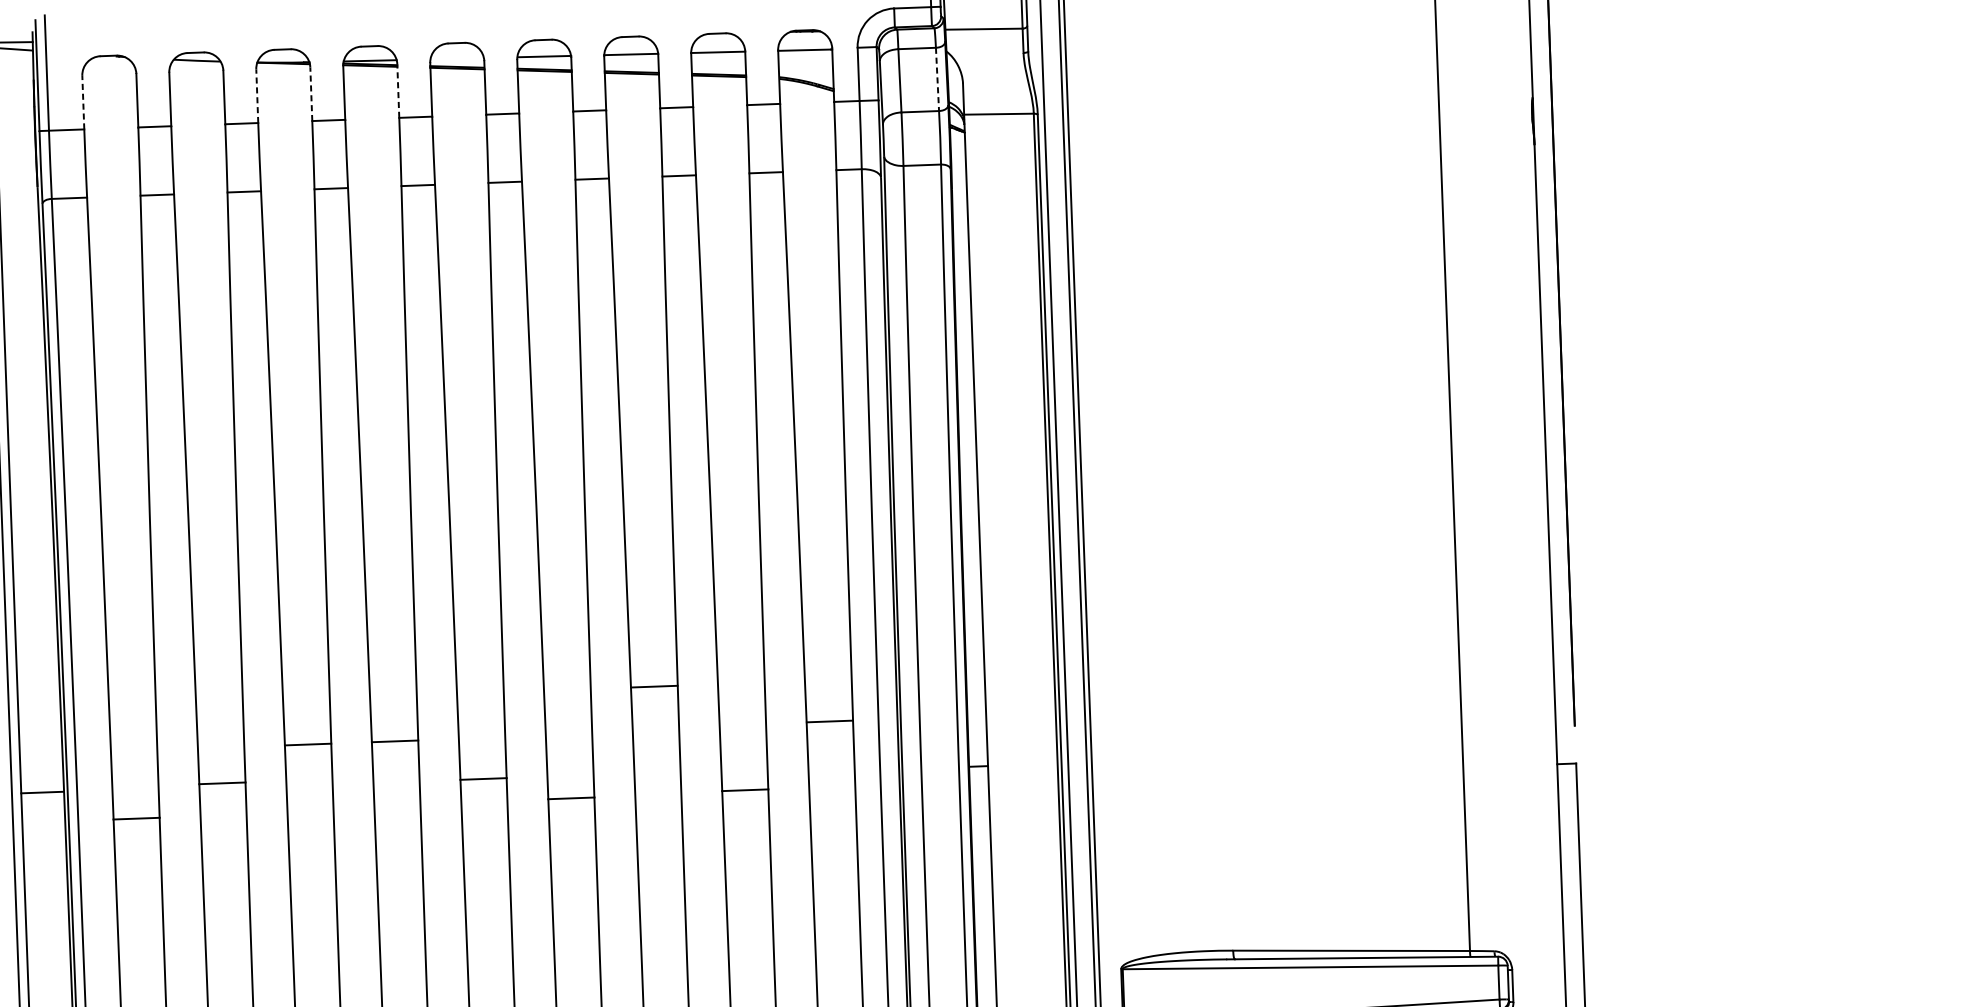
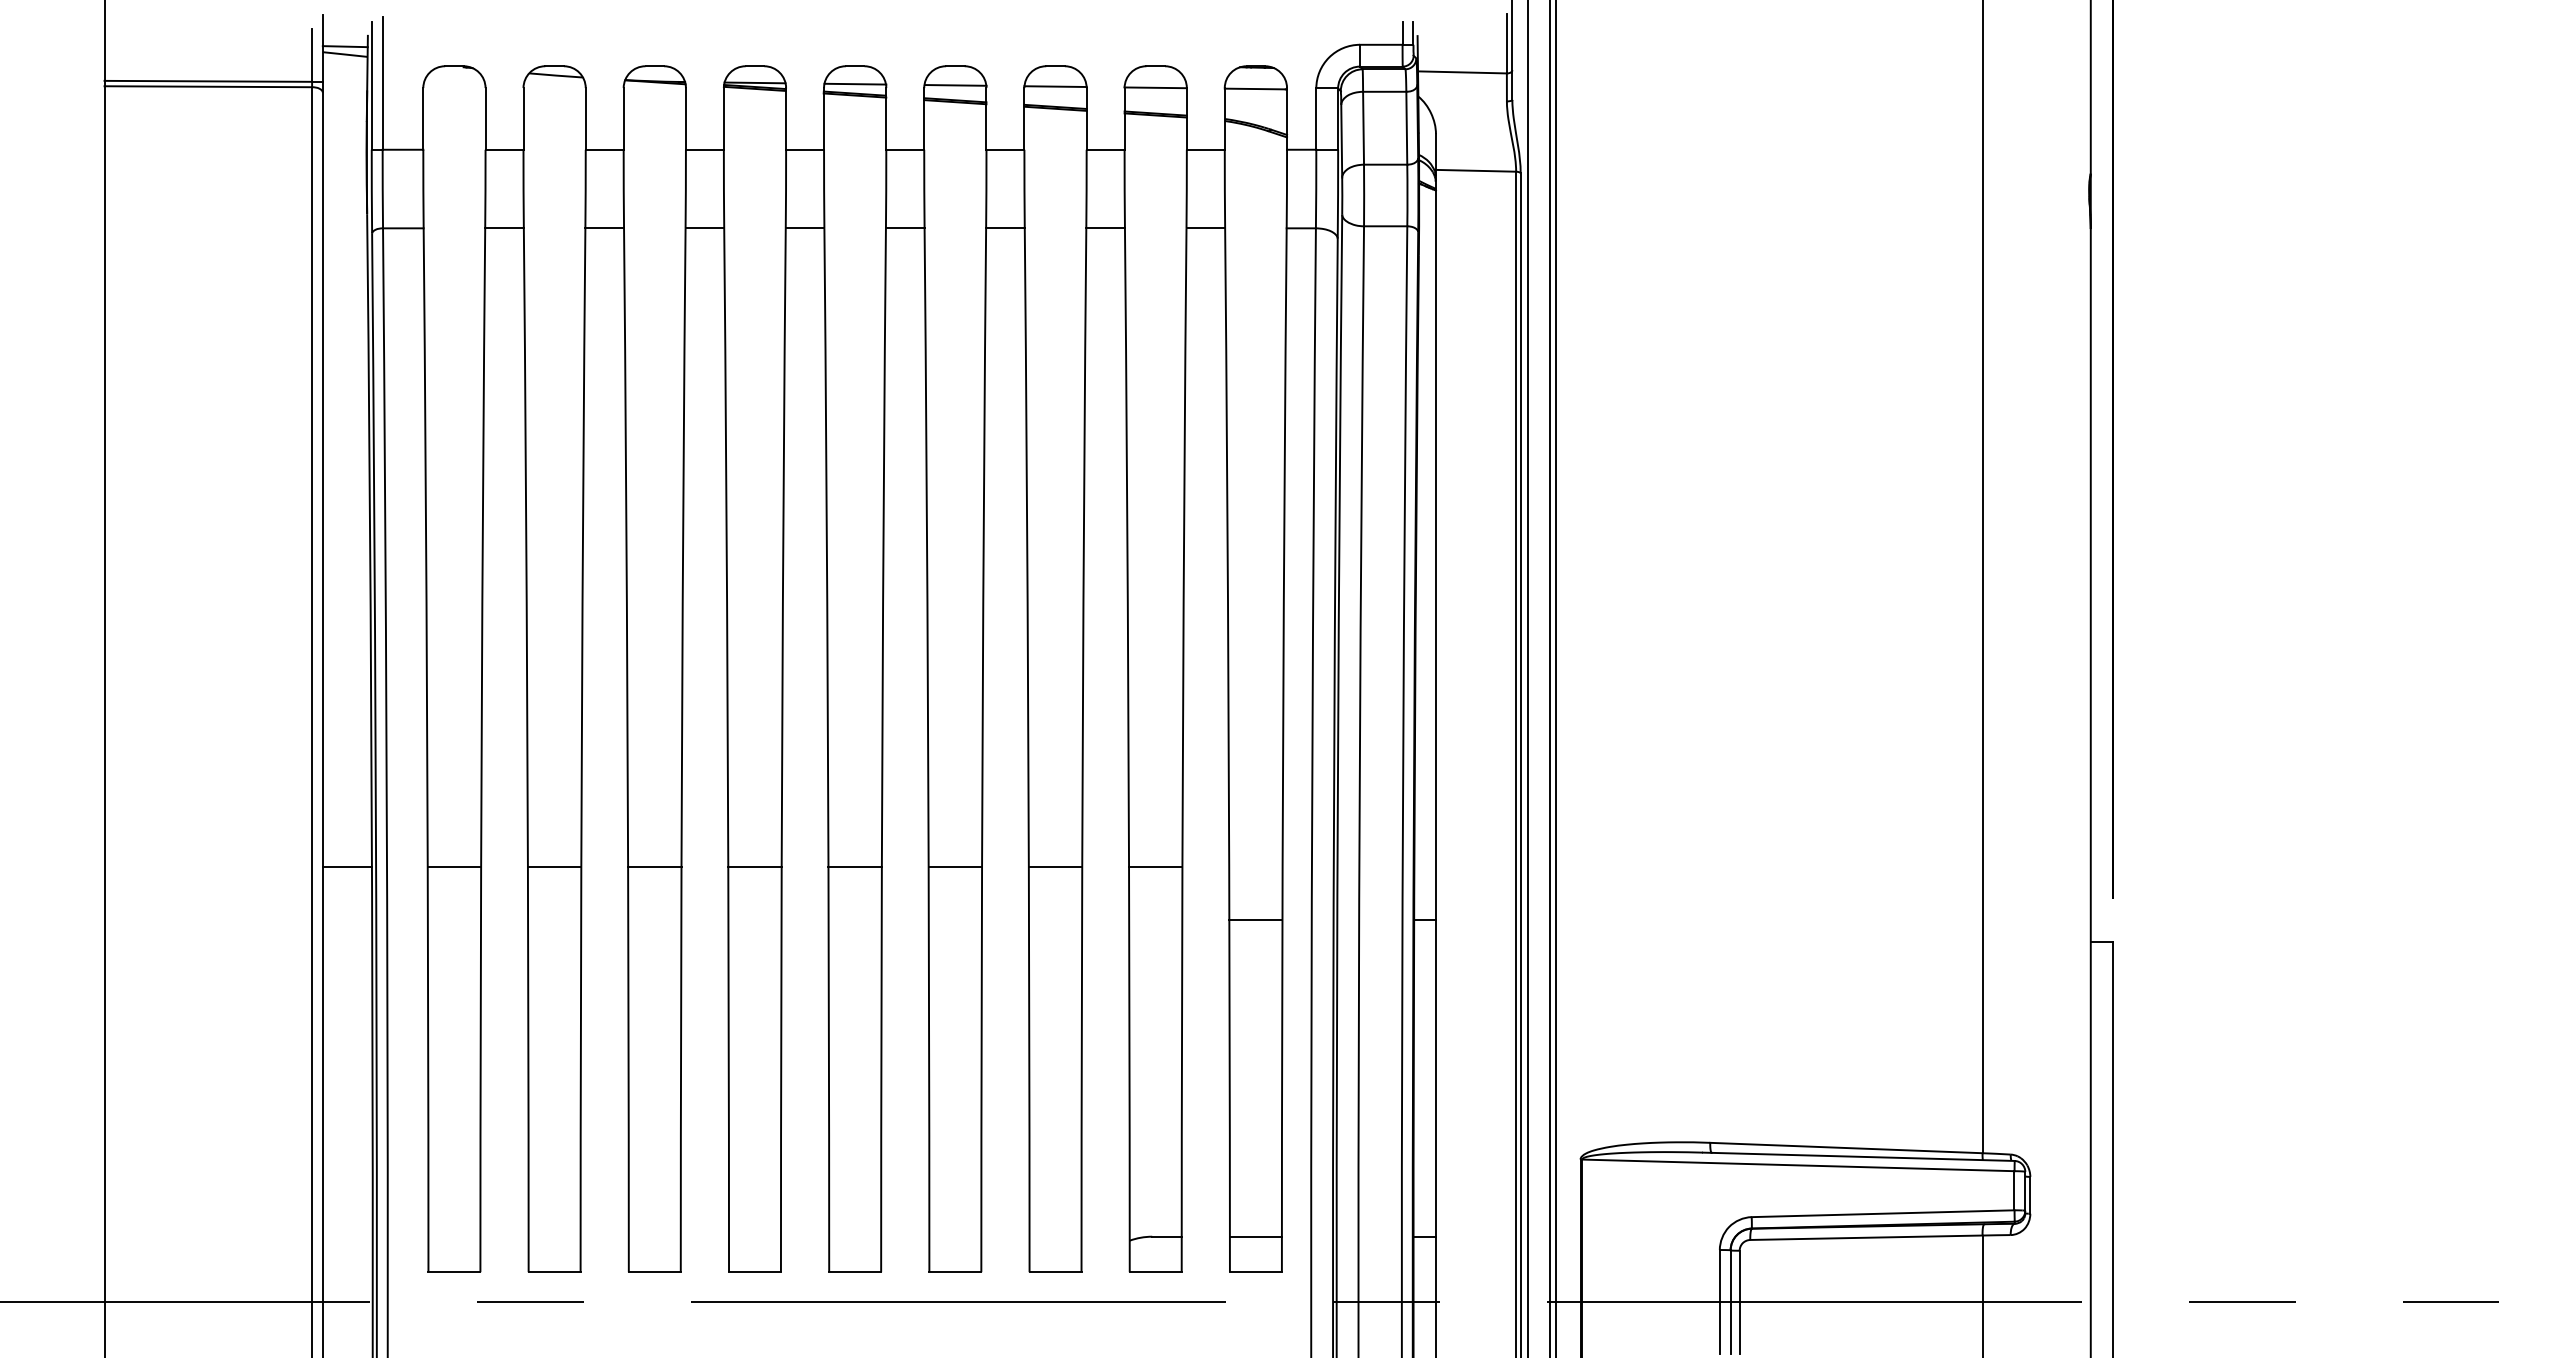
line: (457, 58) -> (855, 83), added
line: (937, 79) -> (1406, 128), dashed -> solid
line: (398, 90) -> (786, 118), dashed -> solid
line: (310, 93) -> (685, 118), dashed -> solid
line: (257, 95) -> (623, 118), dashed -> solid
line: (83, 102) -> (423, 118), dashed -> solid
line: (654, 686) -> (1055, 866), moved
line: (829, 721) -> (1255, 920), moved
line: (482, 778) -> (854, 866), moved
line: (222, 783) -> (554, 866), moved
line: (745, 790) -> (1155, 866), moved
line: (41, 792) -> (346, 866), moved
line: (571, 798) -> (955, 866), moved
line: (136, 818) -> (454, 866), moved

